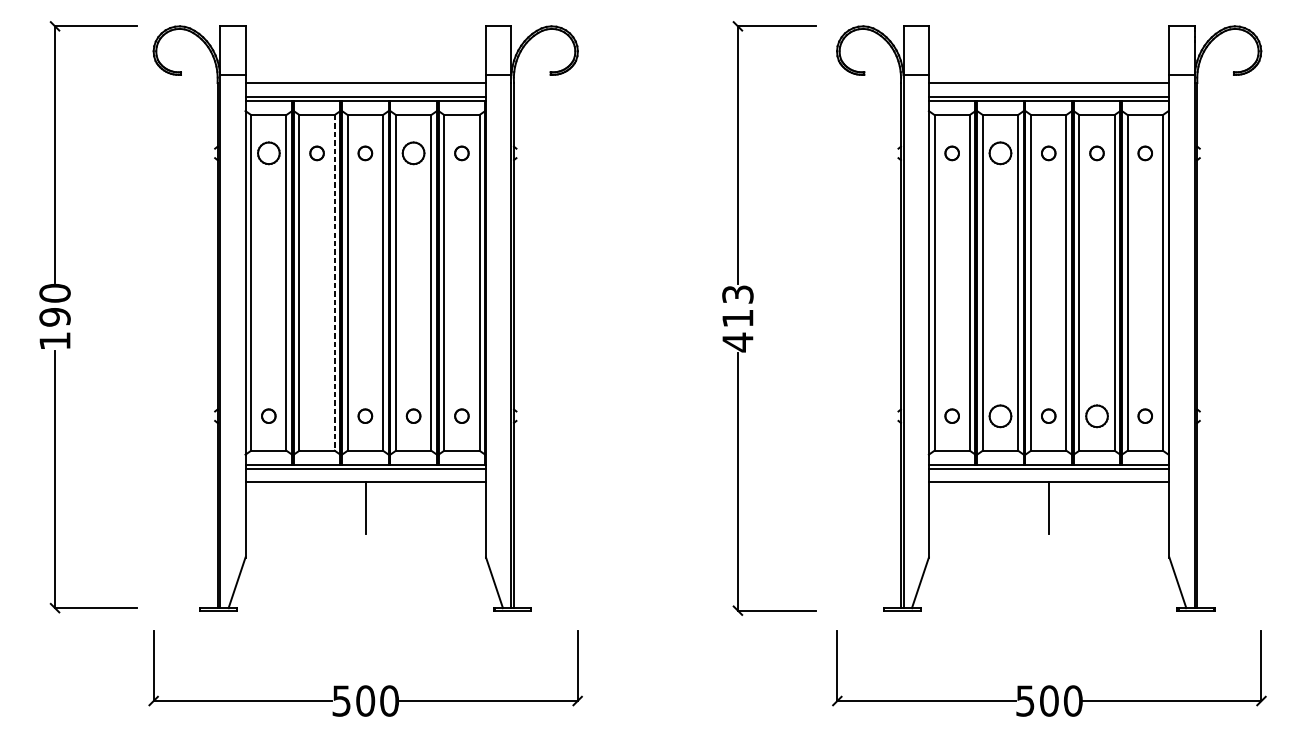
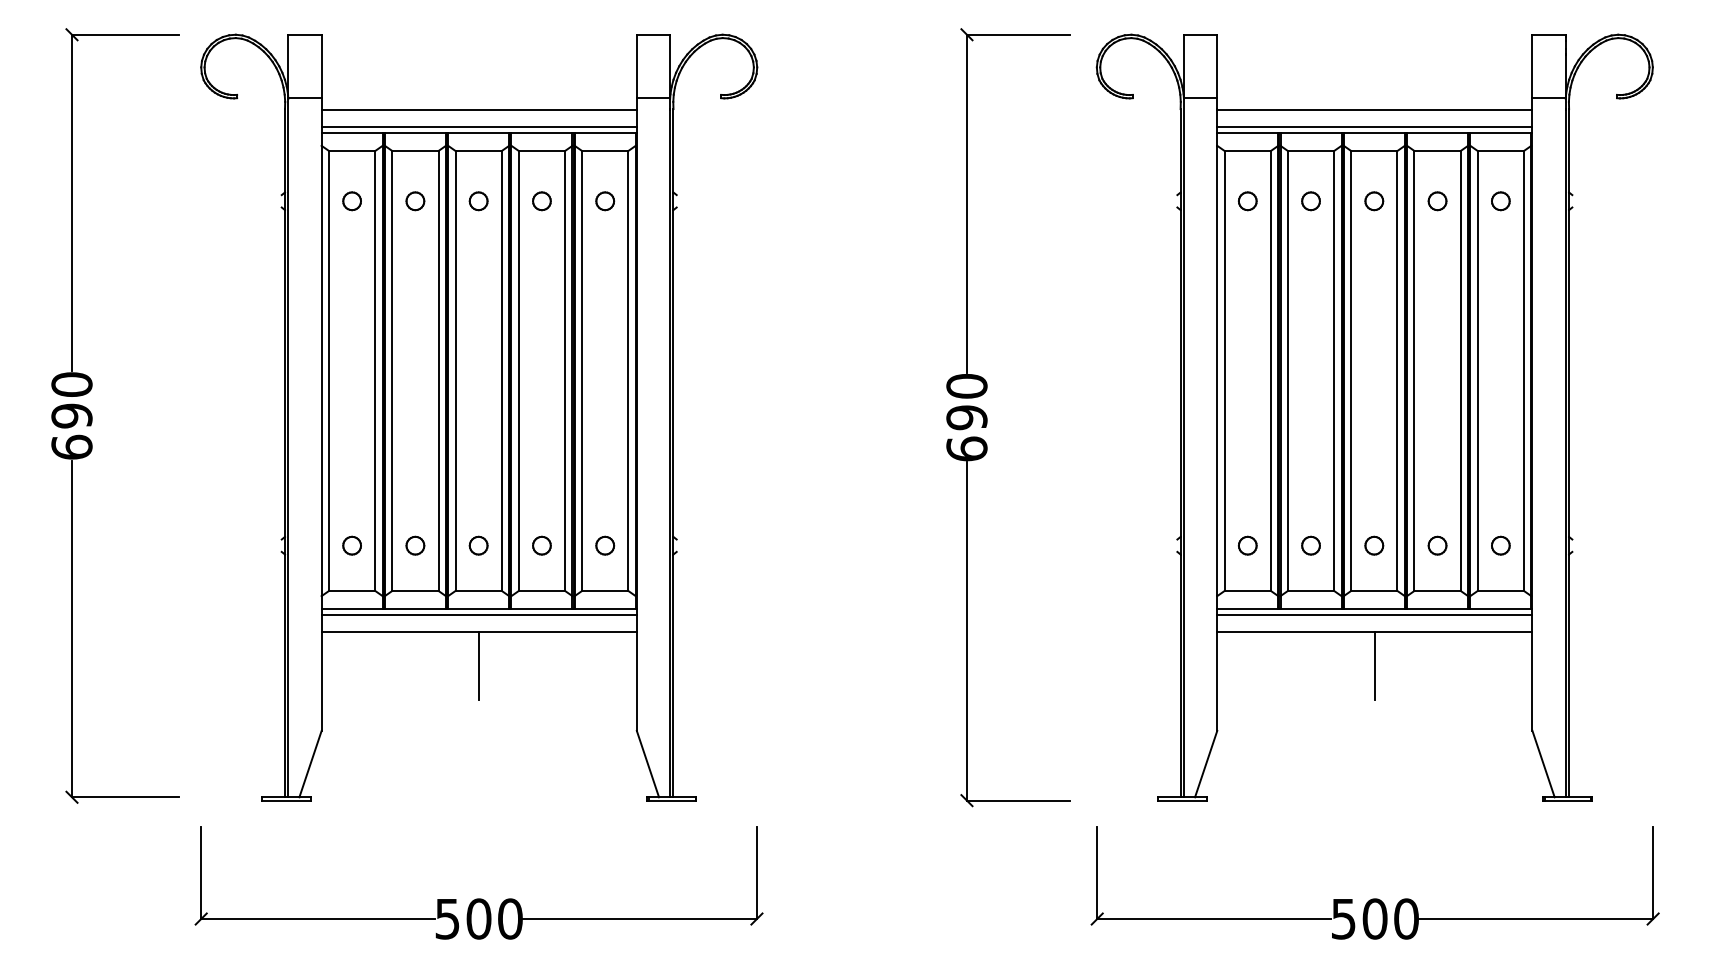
part: (268, 153) -> (351, 201), size x0.62
part: (413, 153) -> (541, 201), size x0.62
part: (1000, 153) -> (1310, 201), size x0.62
line: (334, 282) -> (438, 370), dashed -> solid
text: (737, 319) -> (966, 418), 413 -> 690
text: (54, 340) -> (71, 446), 190 -> 690
part: (317, 416) -> (415, 545), added
part: (1000, 416) -> (1310, 545), size x0.62
part: (1096, 416) -> (1437, 545), size x0.62

